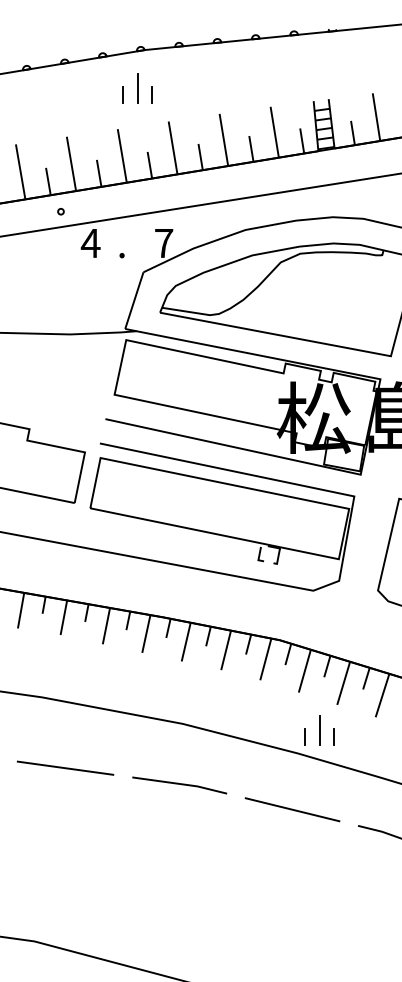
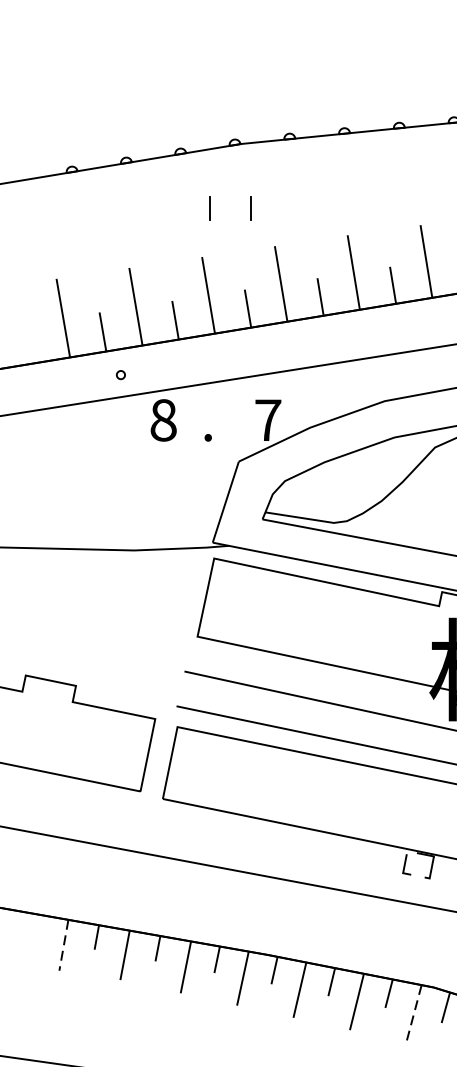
line: (137, 88) -> (230, 198), removed
text: (90, 243) -> (163, 420), 4 -> 8
line: (21, 611) -> (64, 946), solid -> dashed
line: (265, 659) -> (413, 1015), solid -> dashed

